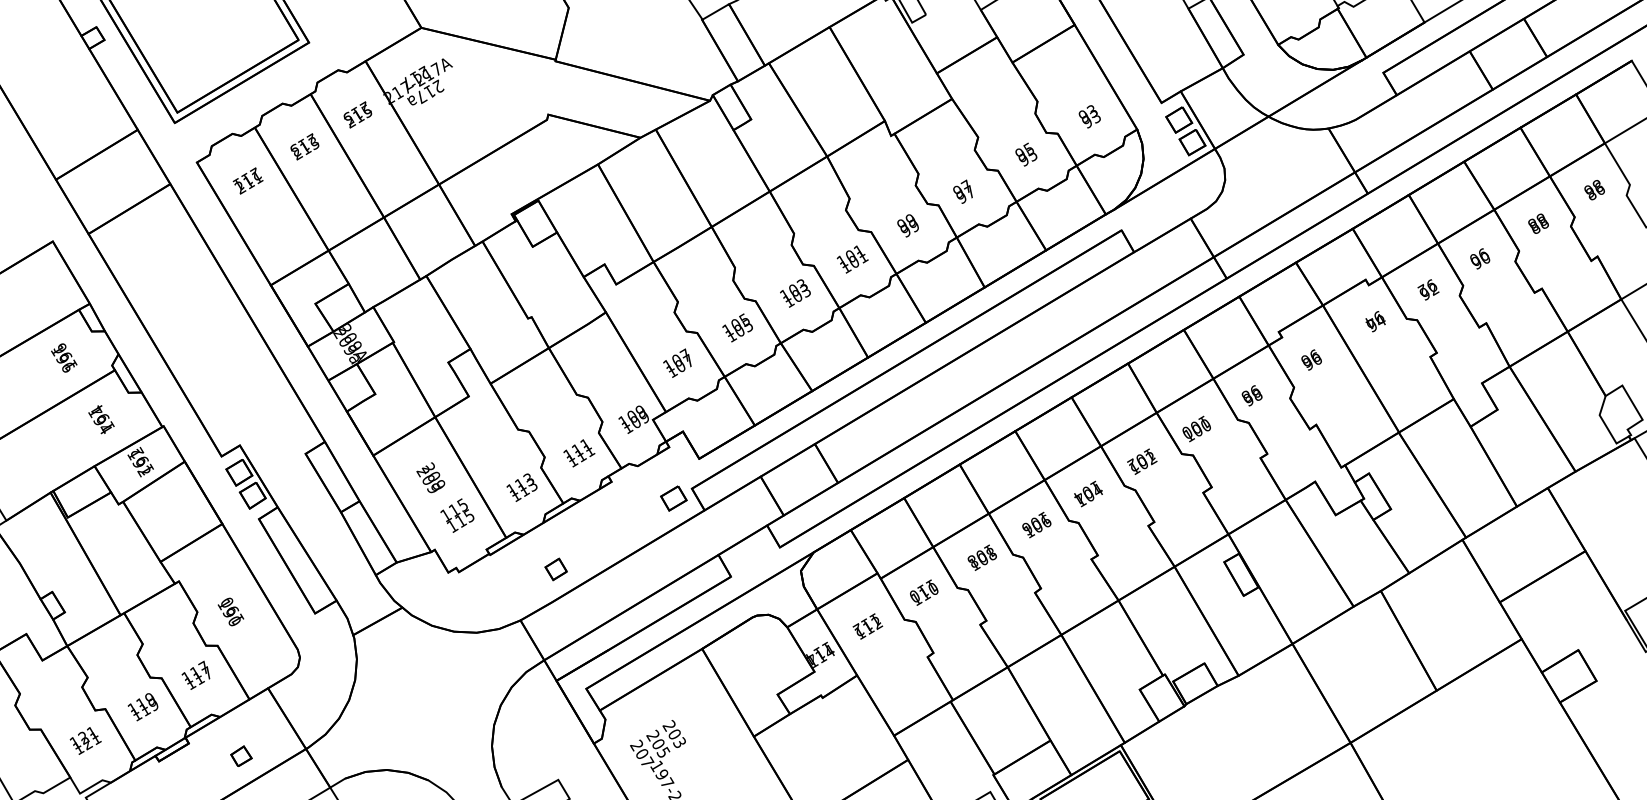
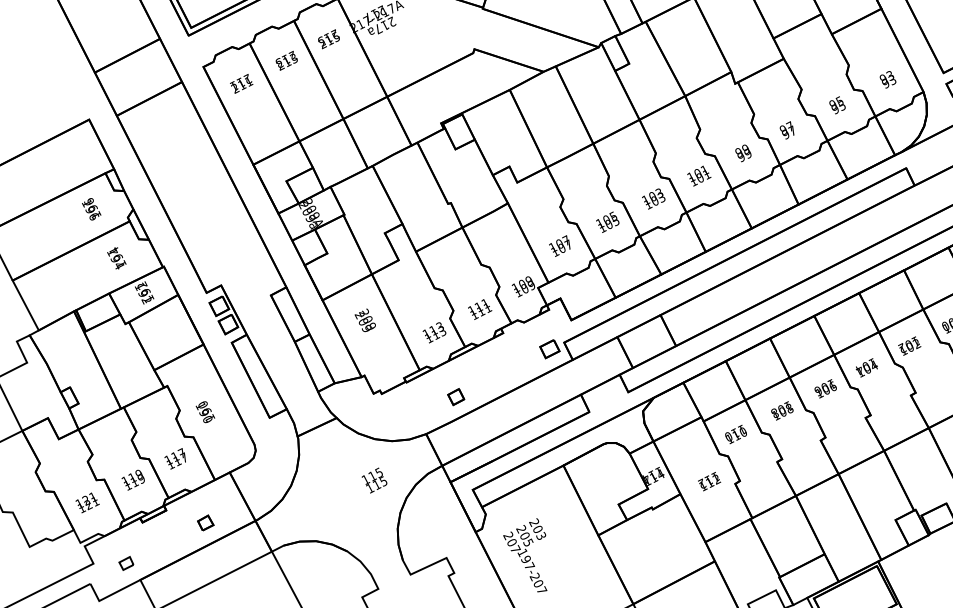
text: (457, 515) -> (374, 480), moved
text: (867, 626) -> (709, 481), moved

